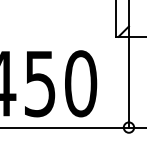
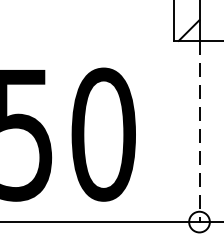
line: (128, 82) -> (198, 132), solid -> dashed

